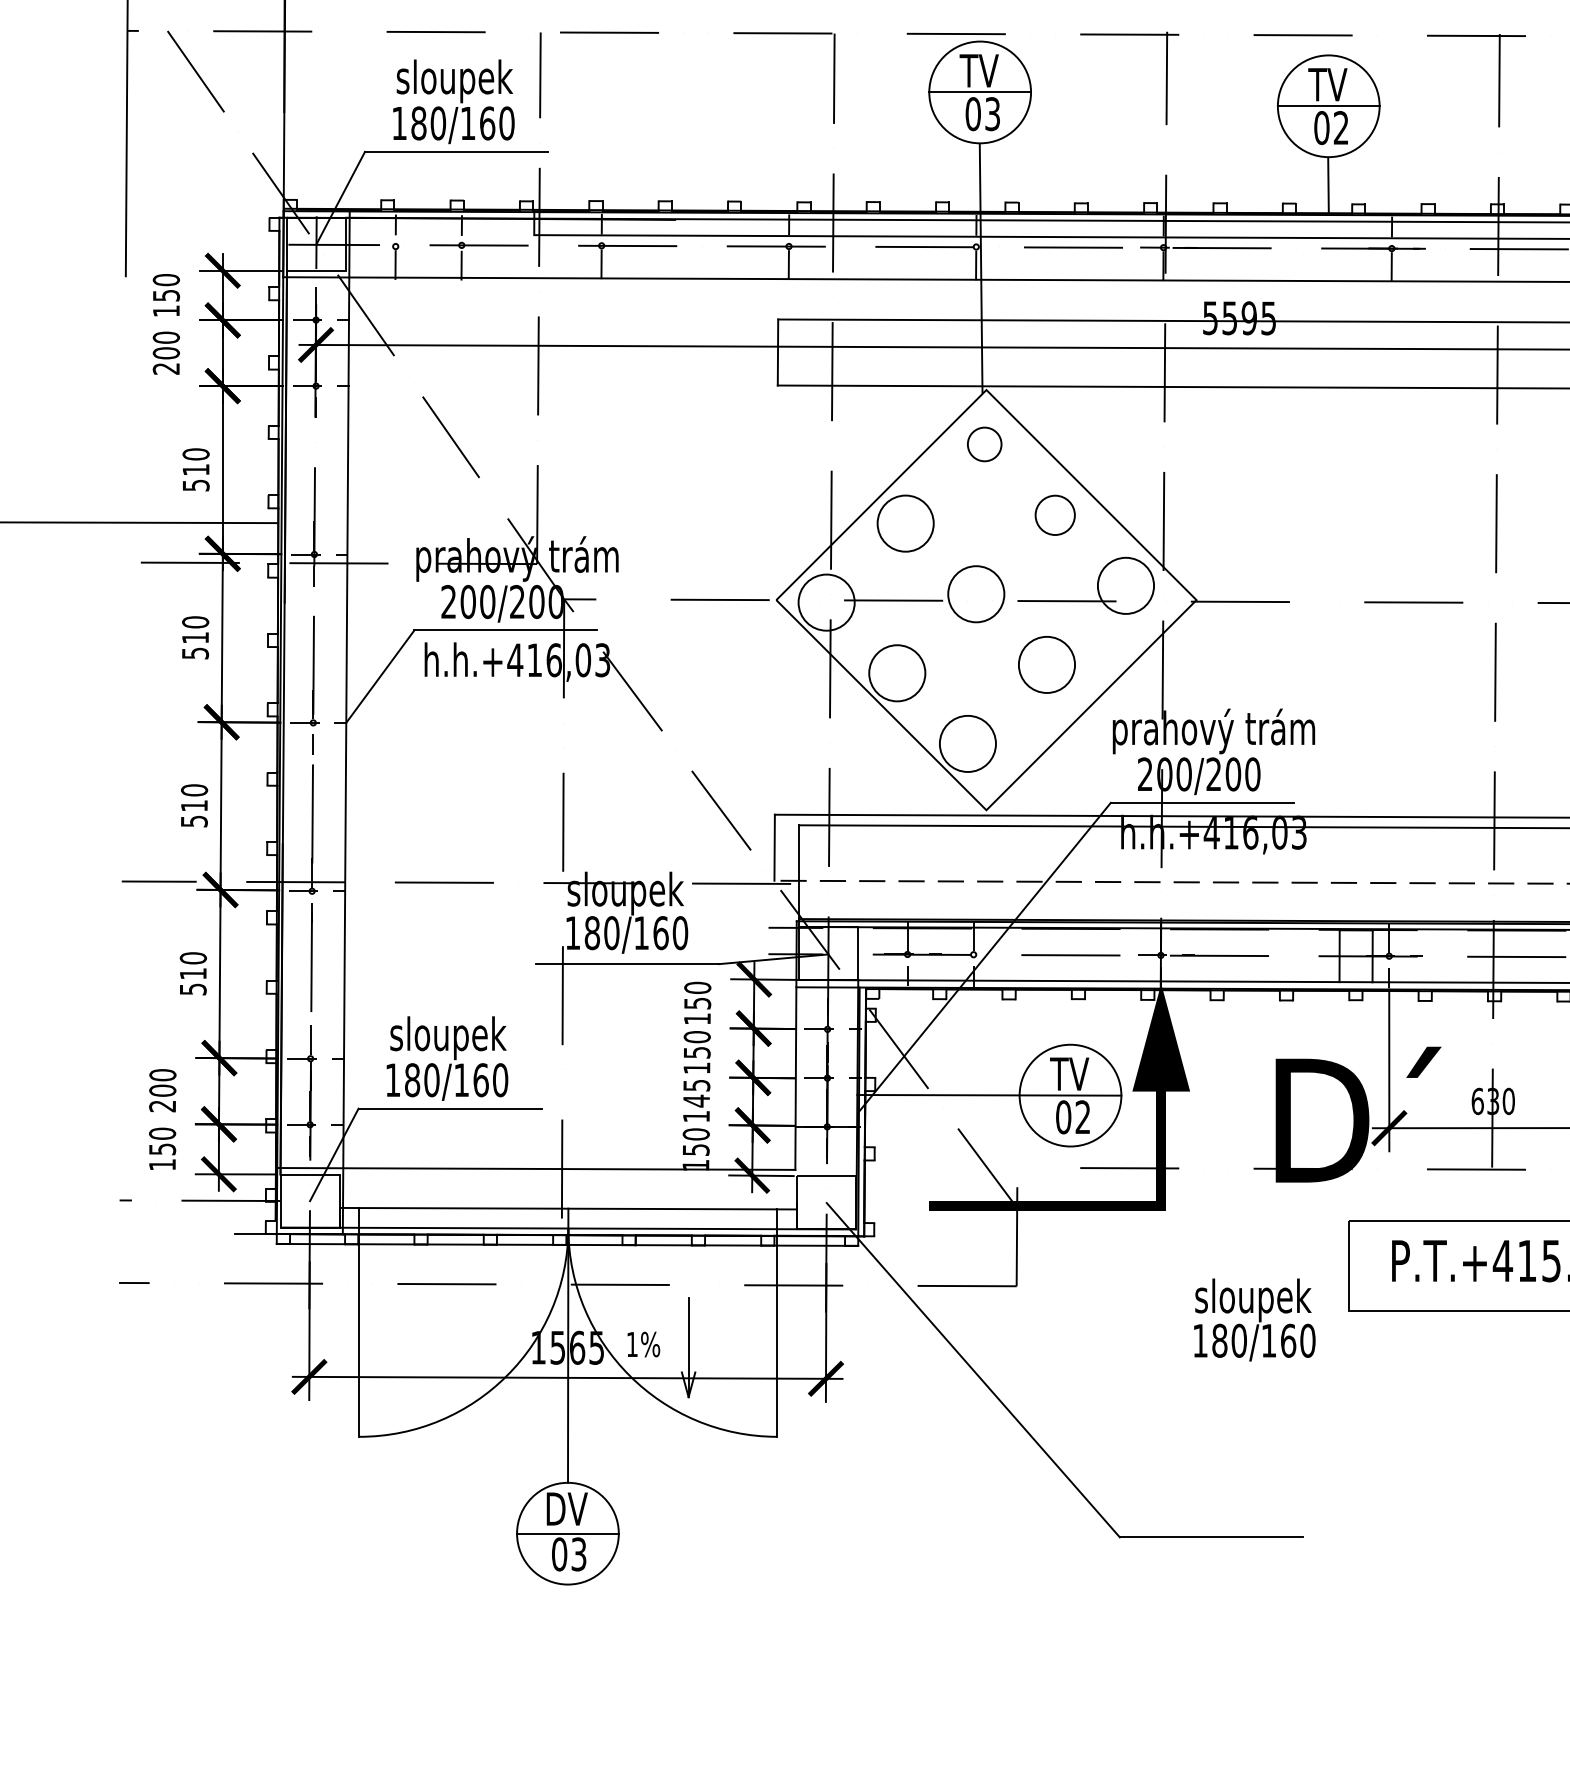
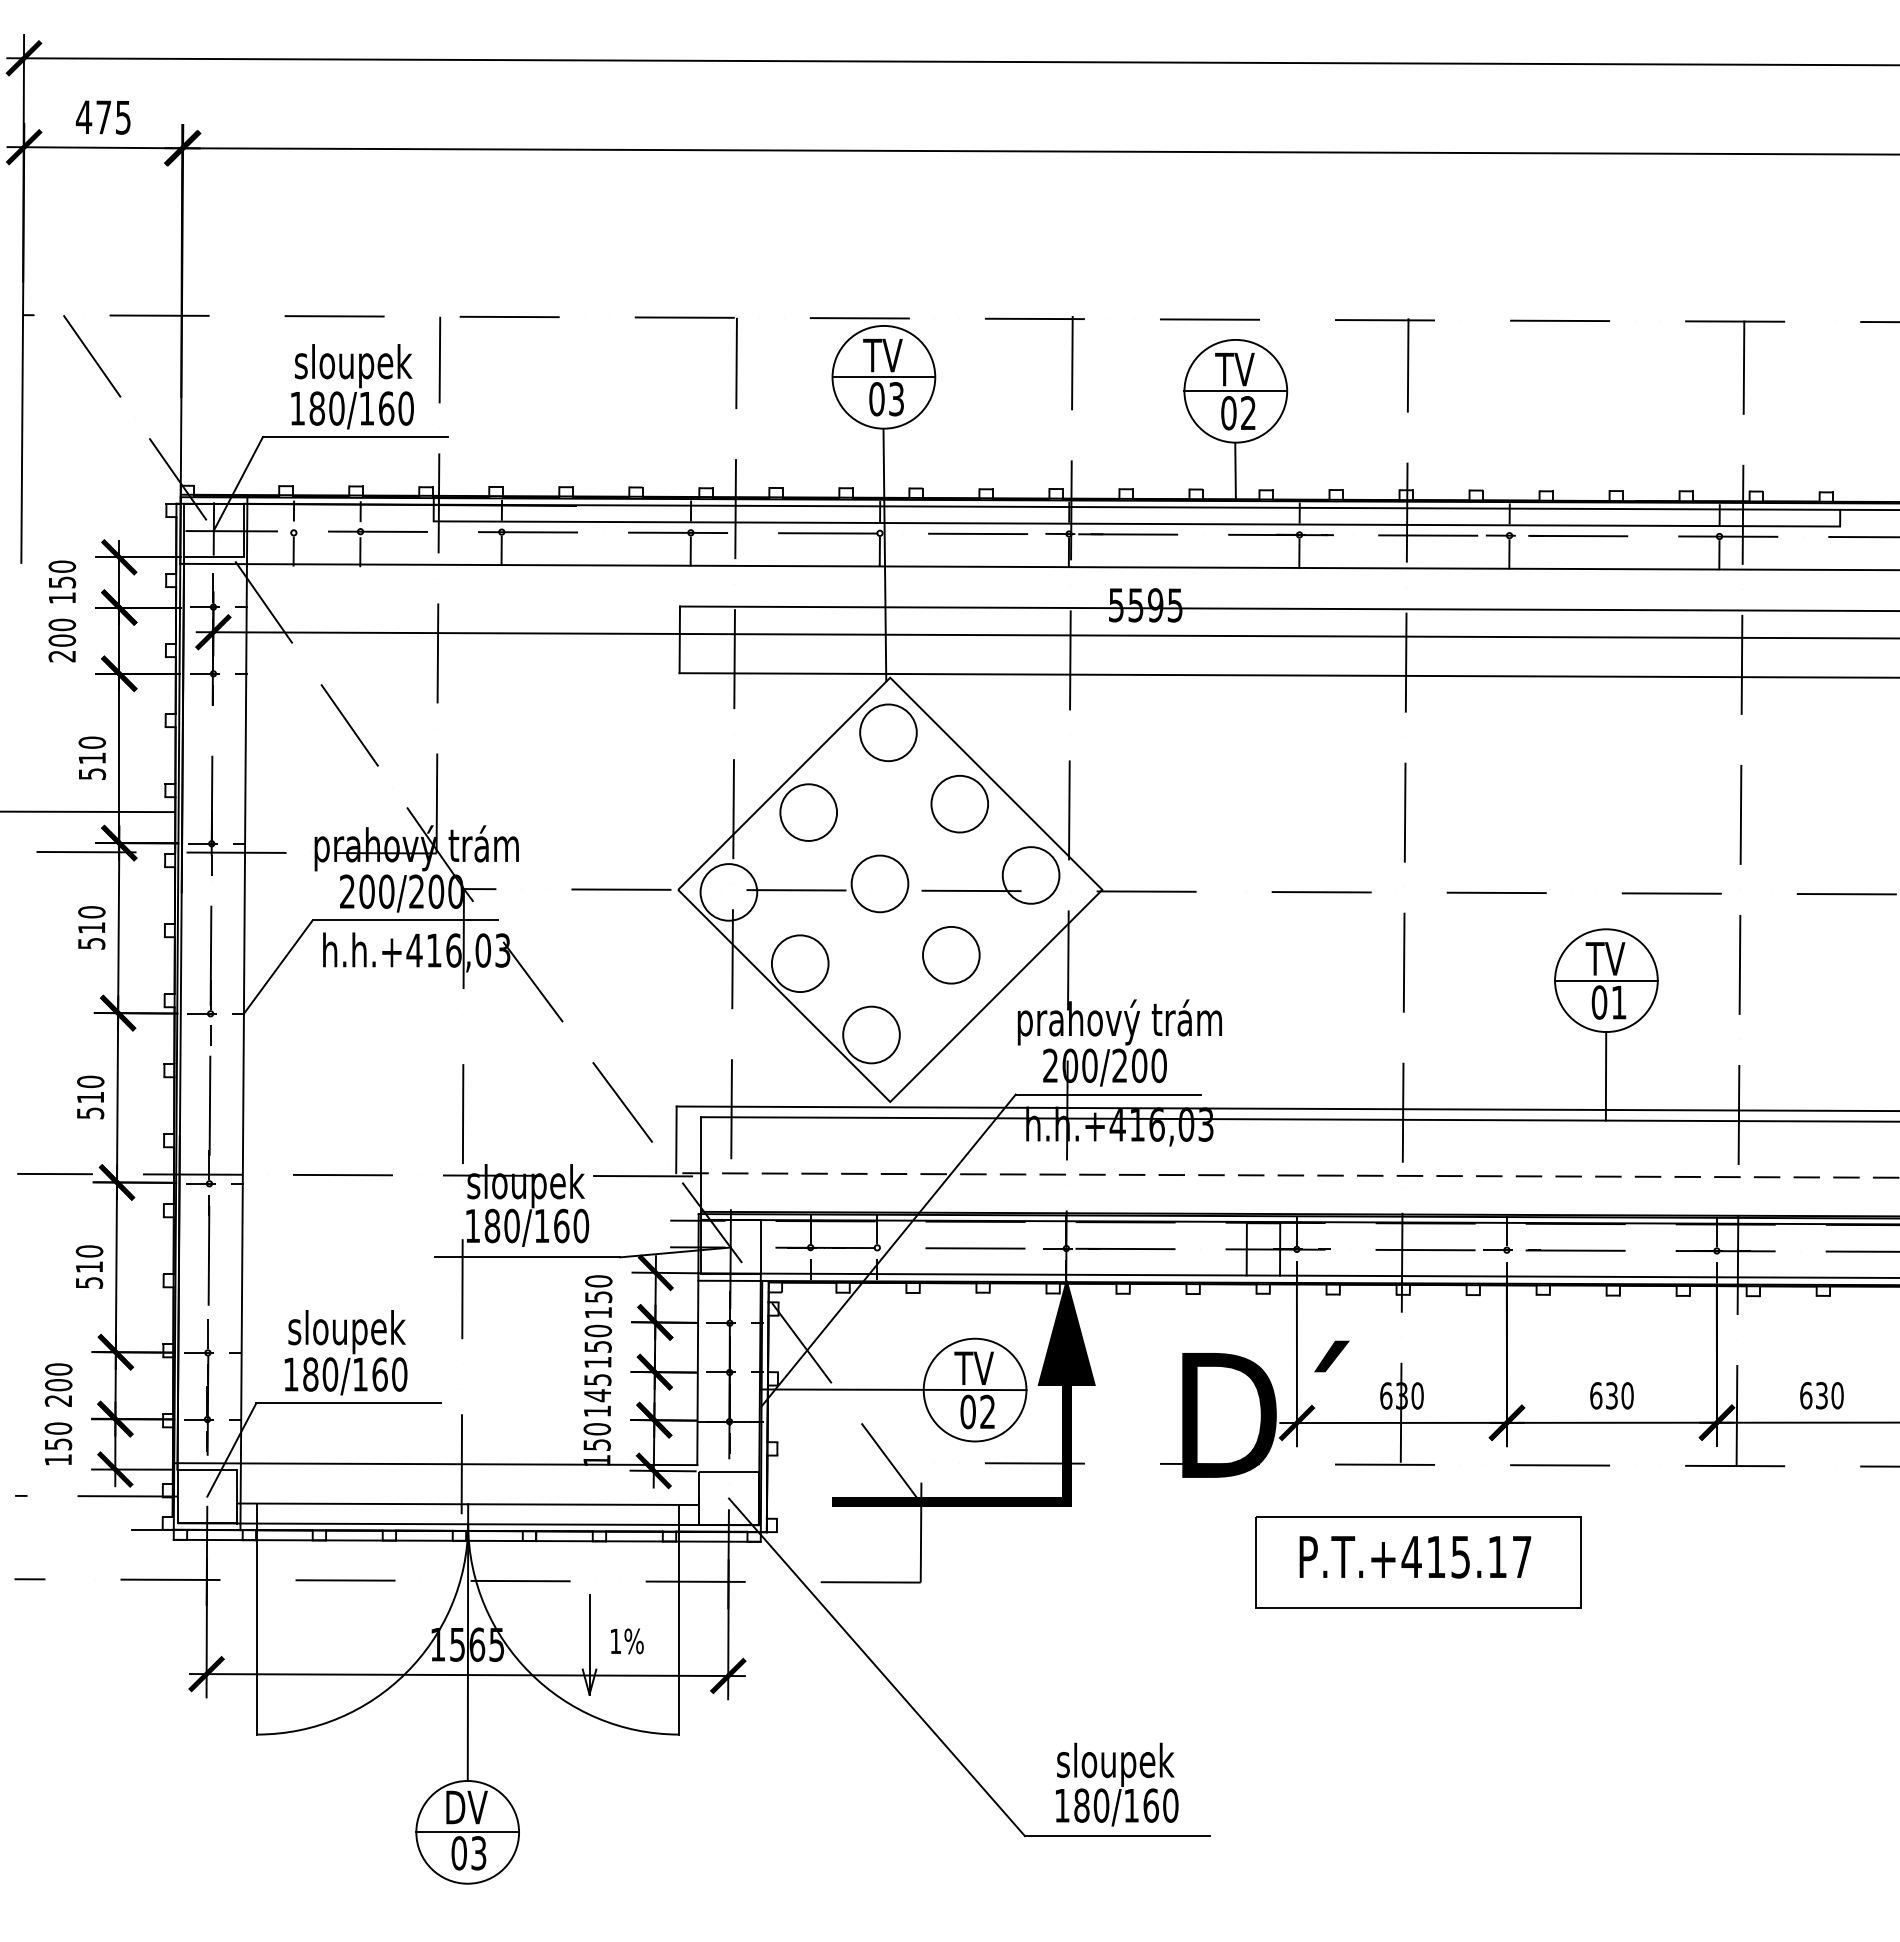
circle: (984, 444) -> (888, 732), size x1.67
circle: (1055, 515) -> (959, 804), size x1.43
text: (1255, 1319) -> (1117, 1784), moved
text: (643, 1344) -> (627, 1641), moved

